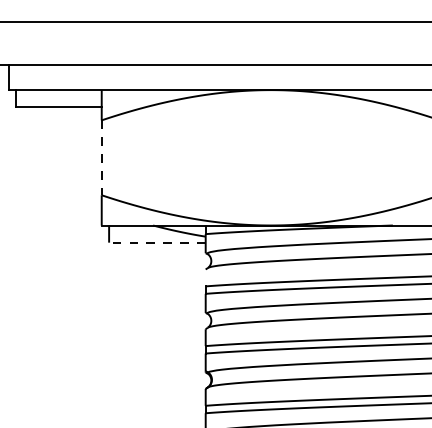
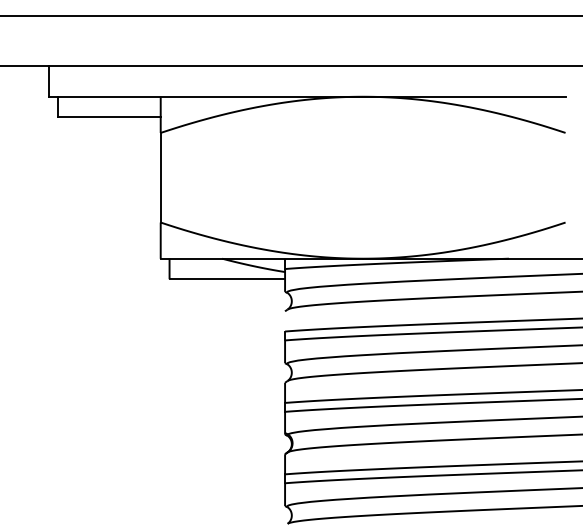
line: (101, 157) -> (160, 177), dashed -> solid
line: (157, 242) -> (227, 279), dashed -> solid

